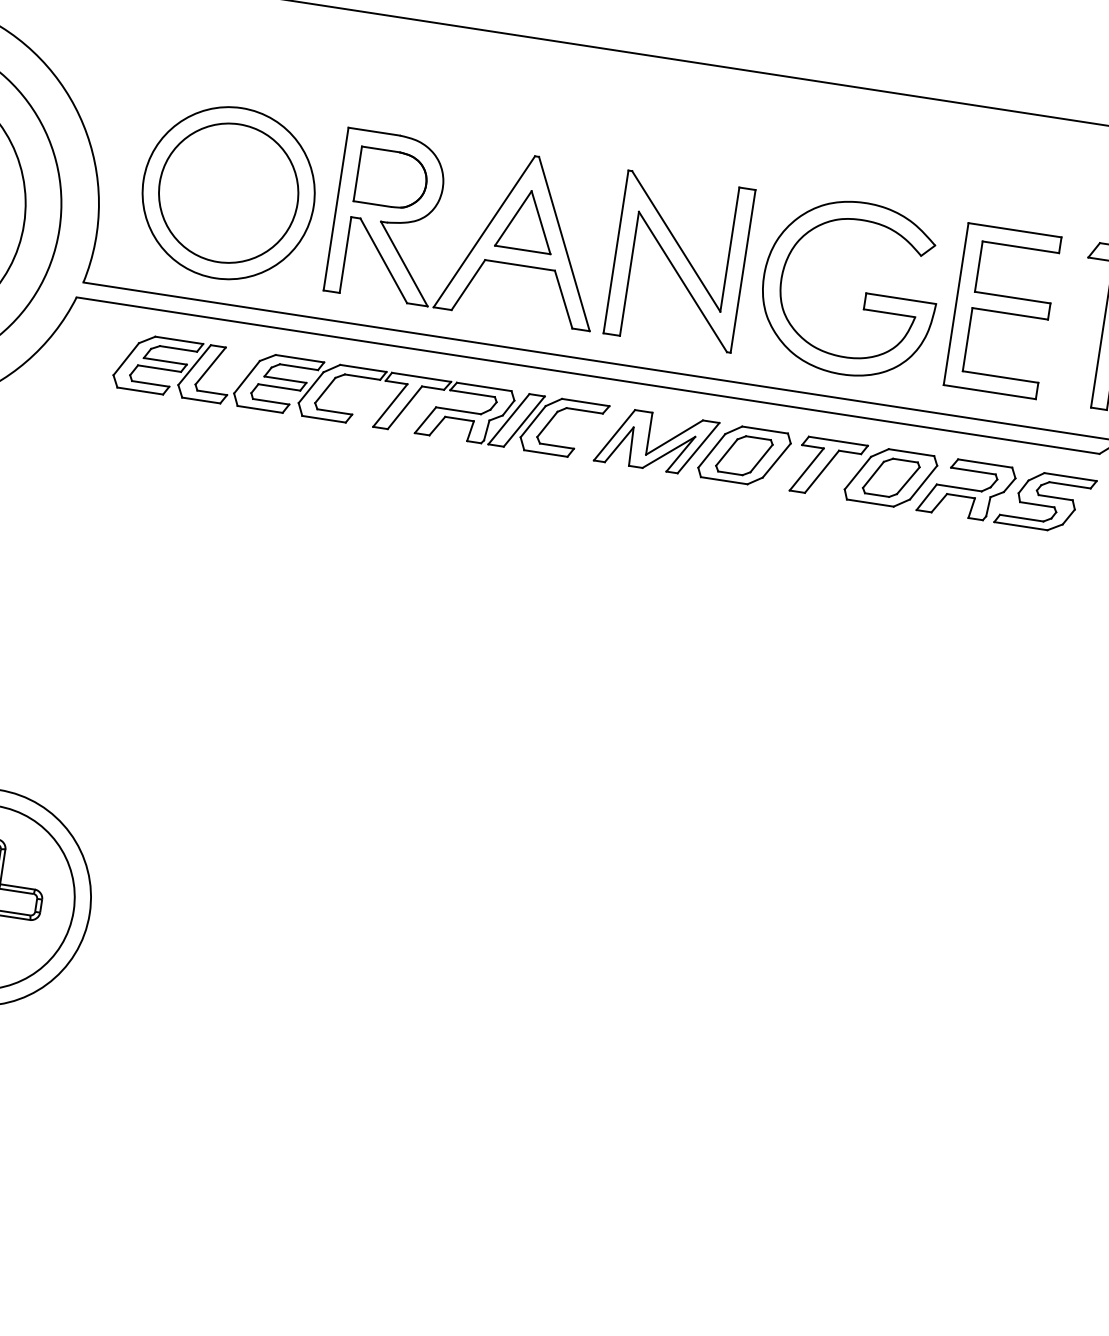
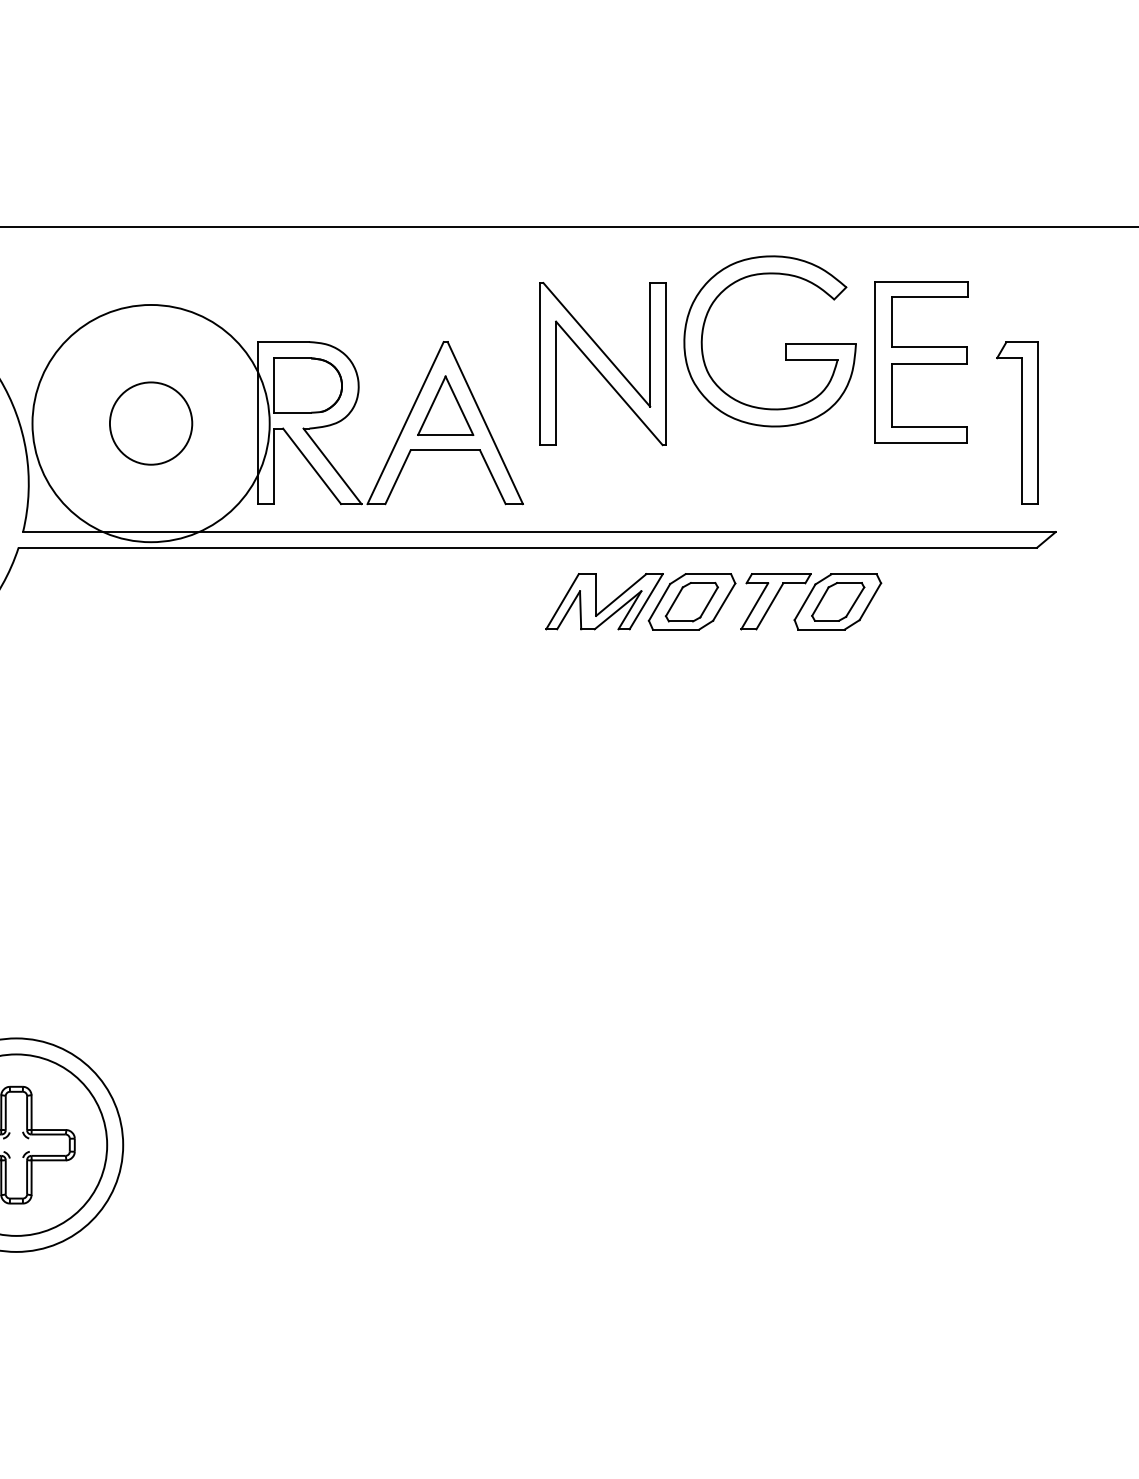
circle: (228, 193) -> (150, 423), size x0.6
circle: (228, 193) -> (150, 423), size x1.4
part: (678, 262) -> (602, 364), moved
part: (865, 292) -> (785, 343), moved
part: (1002, 311) -> (921, 362), moved
part: (363, 378) -> (309, 583), removed
part: (1006, 495) -> (952, 601), removed

